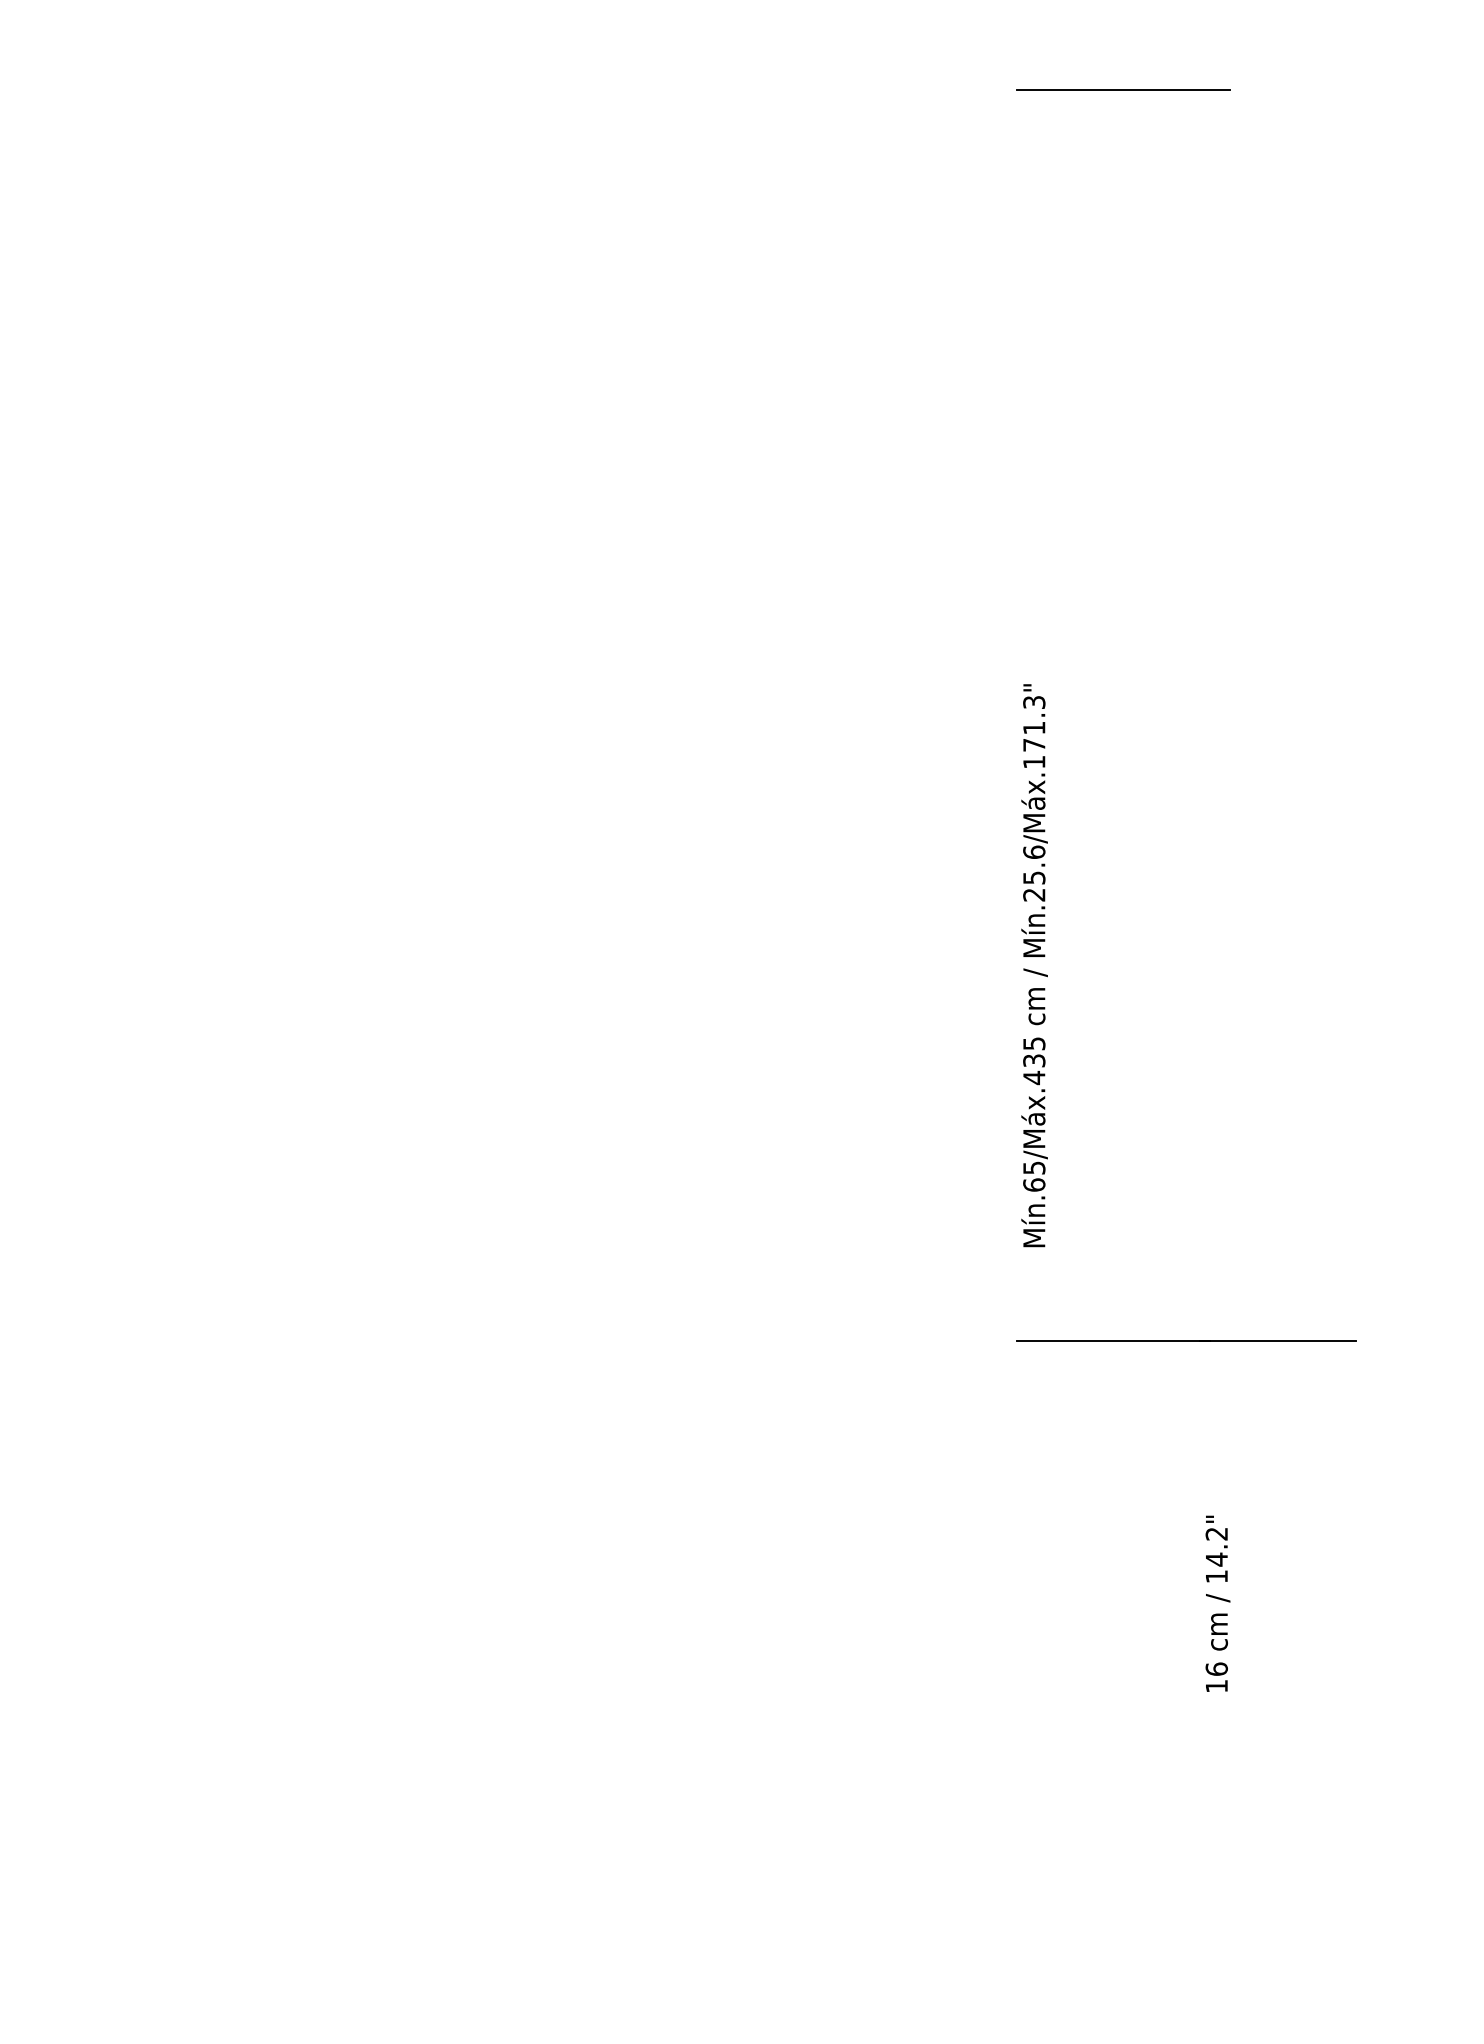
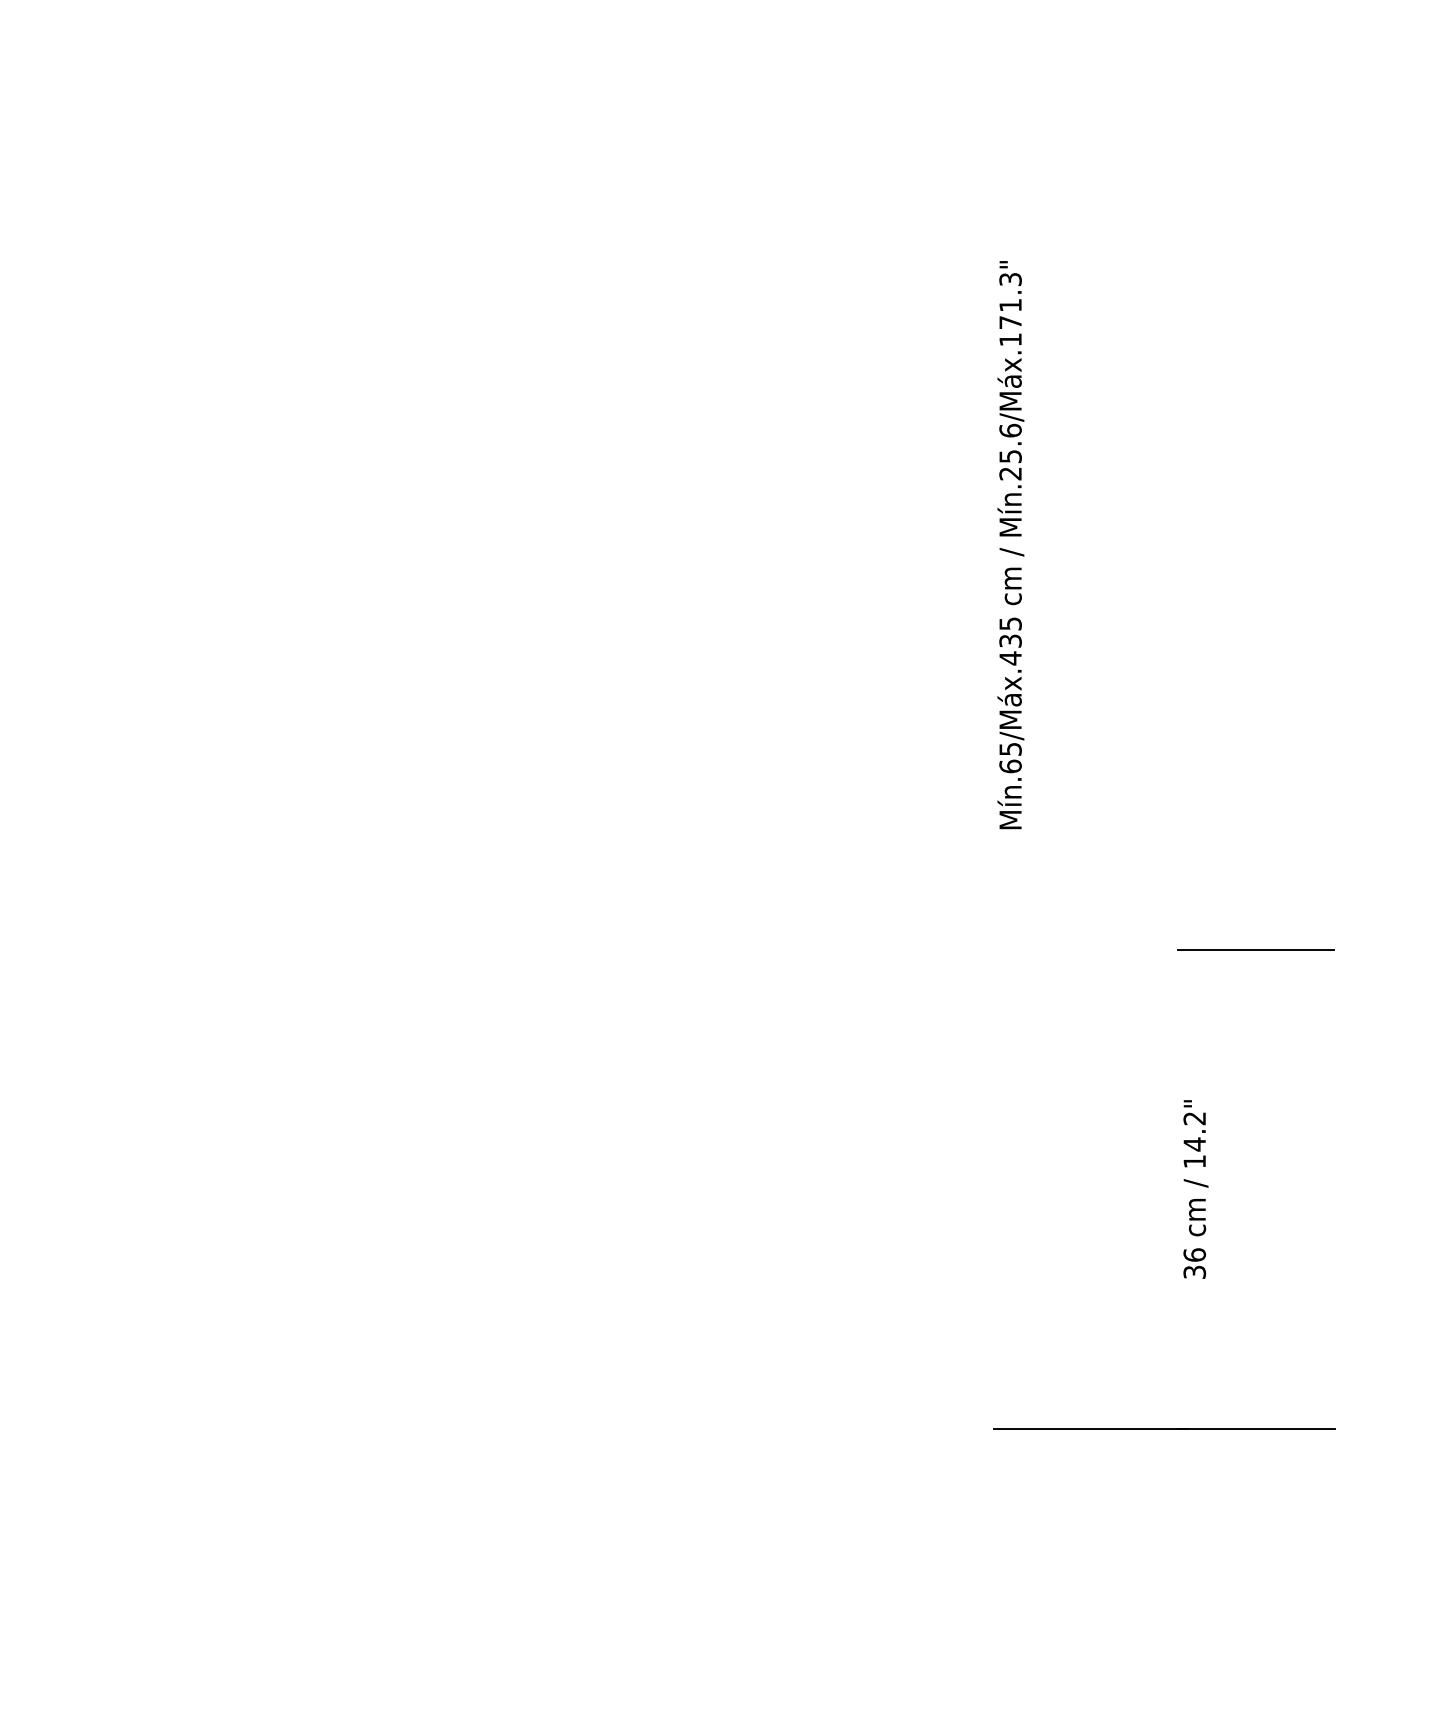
line: (1186, 1340) -> (1164, 1427), moved
line: (1277, 1366) -> (1256, 949), added
text: (1216, 1686) -> (1194, 1272), 16 -> 36

